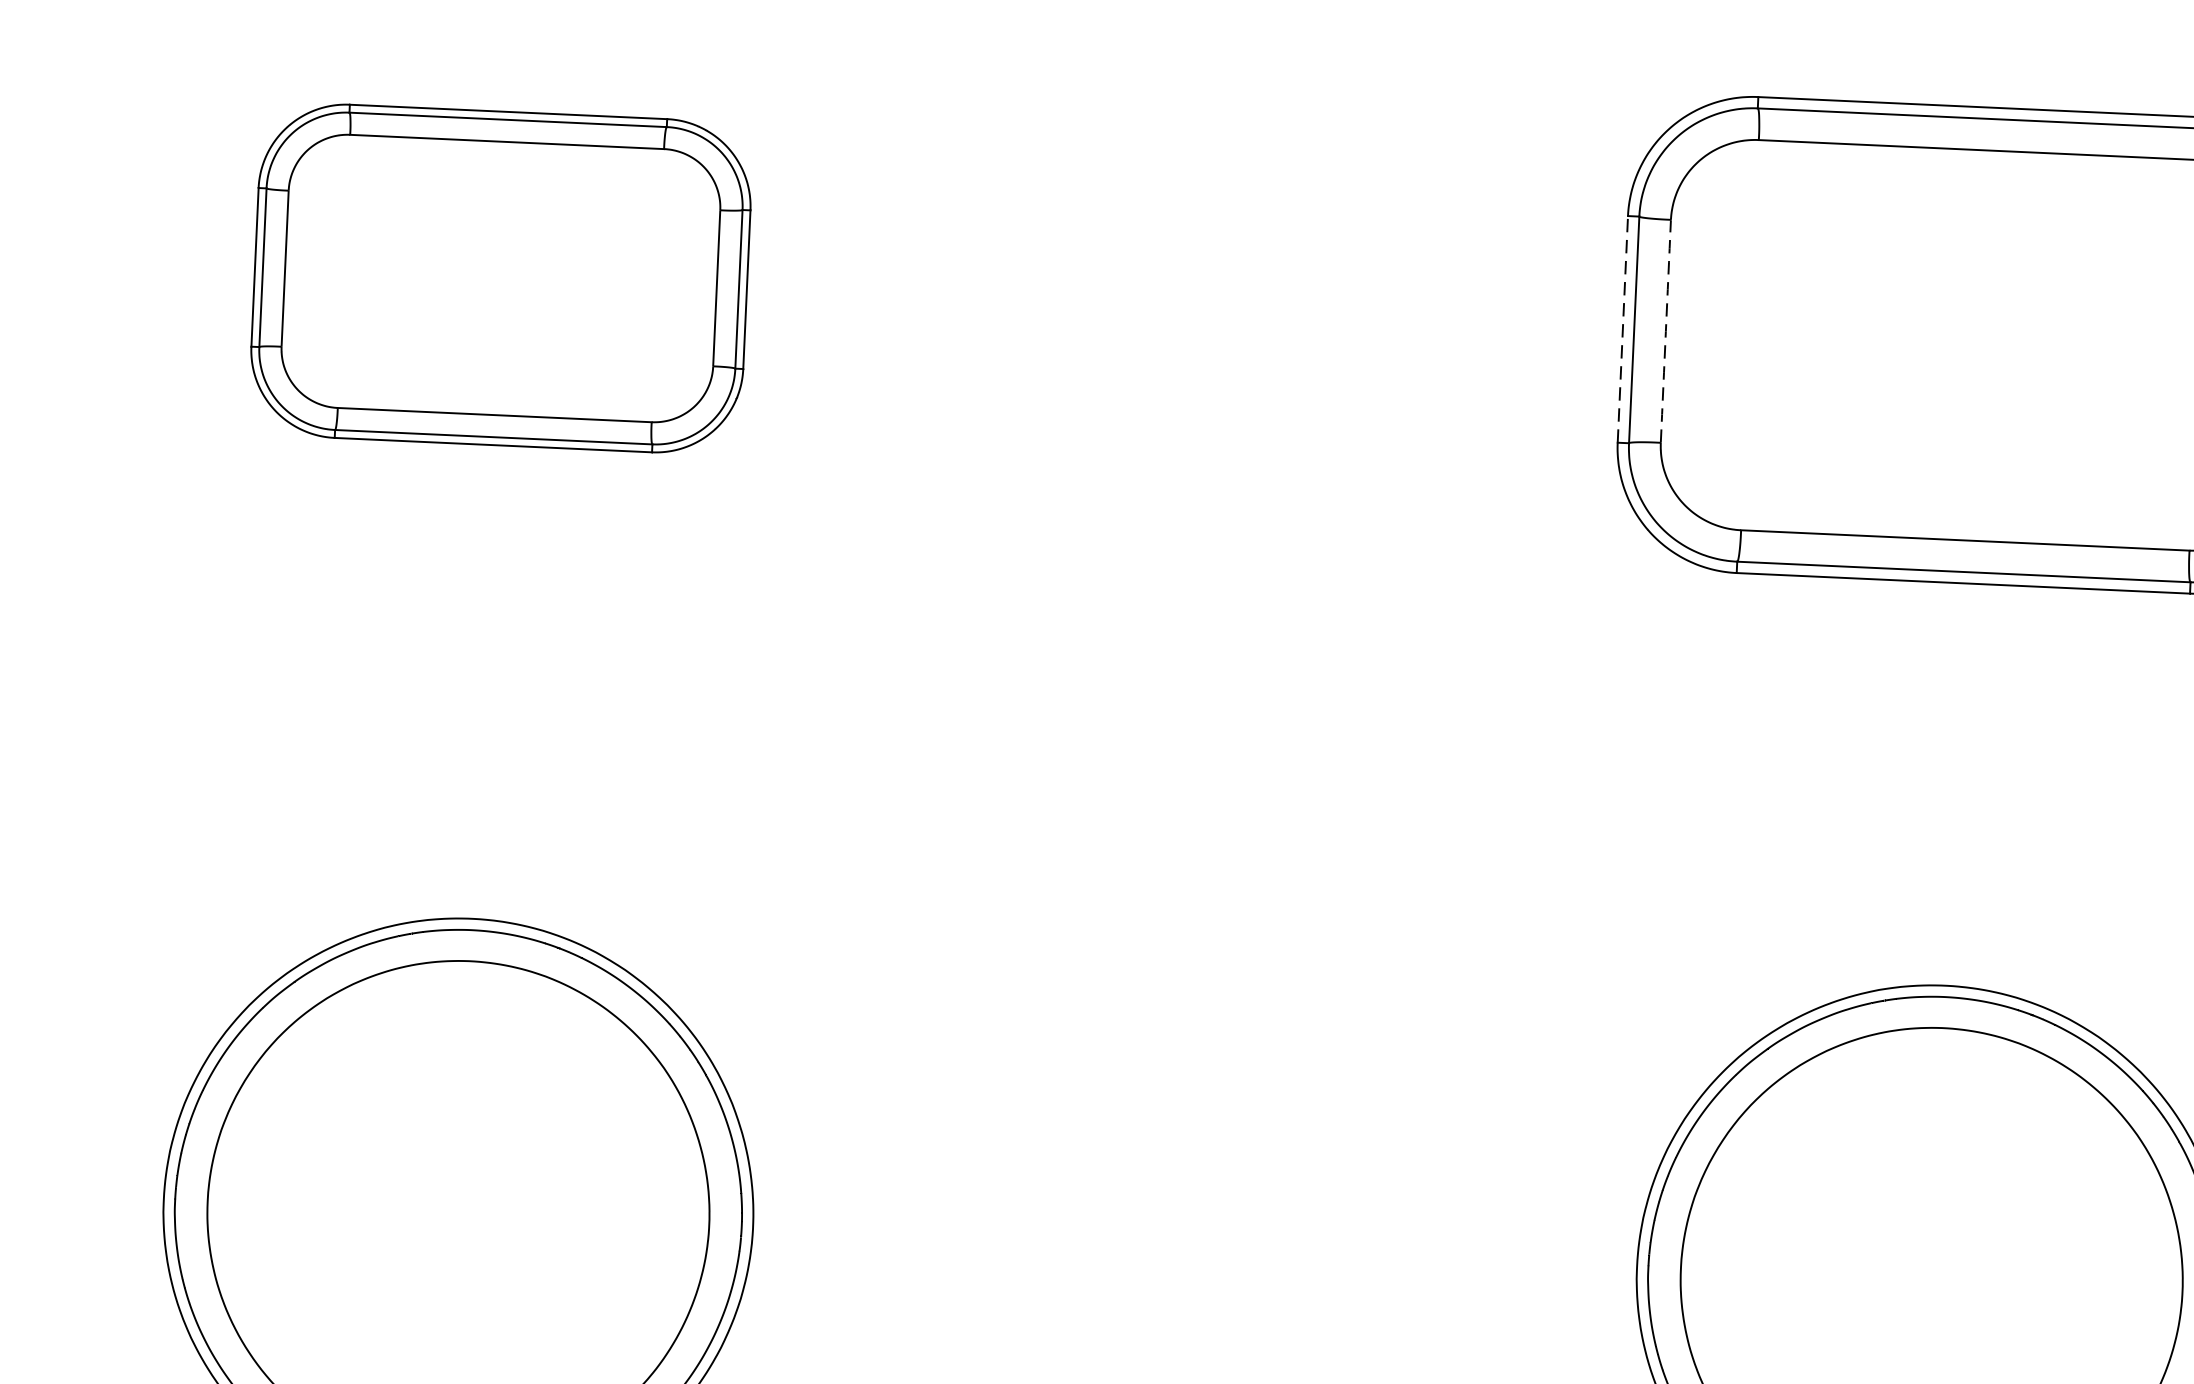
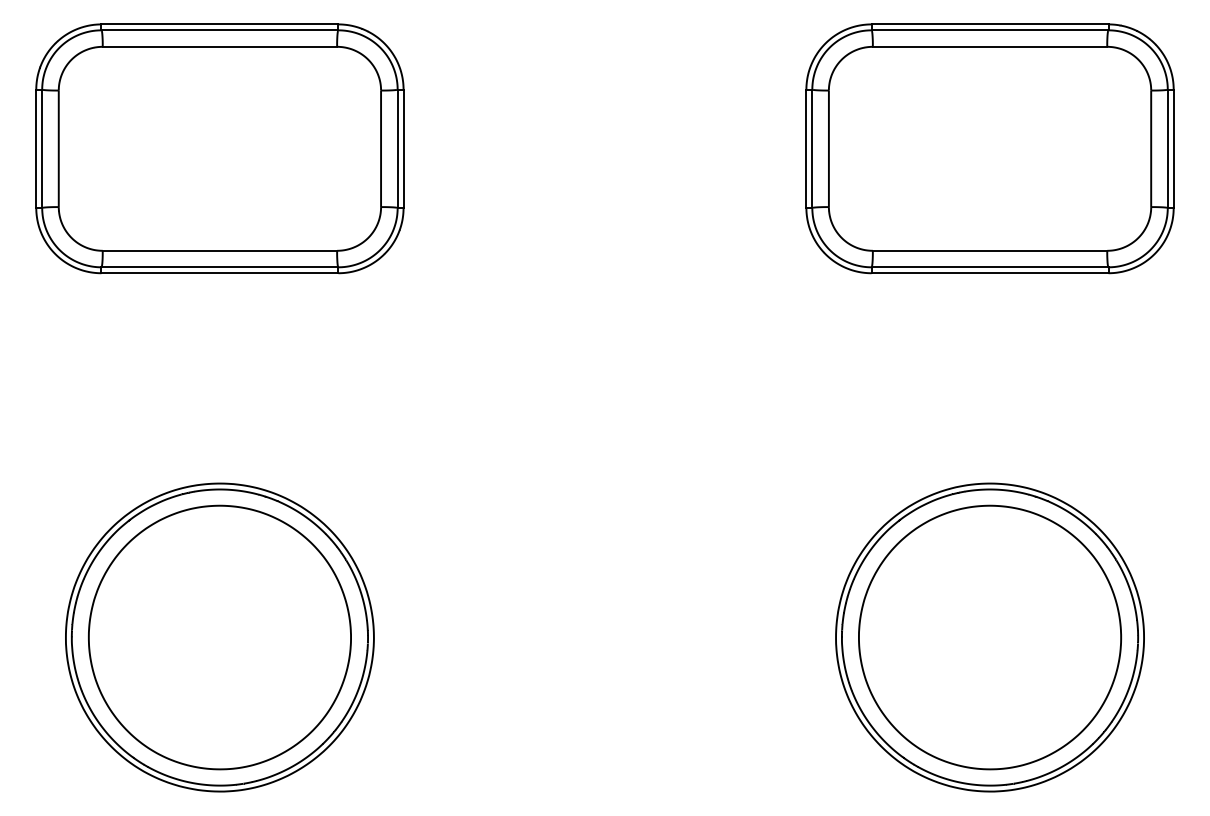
part: (500, 277) -> (219, 148), size x1.43
line: (1623, 328) -> (806, 148), dashed -> solid
line: (1665, 330) -> (828, 148), dashed -> solid

